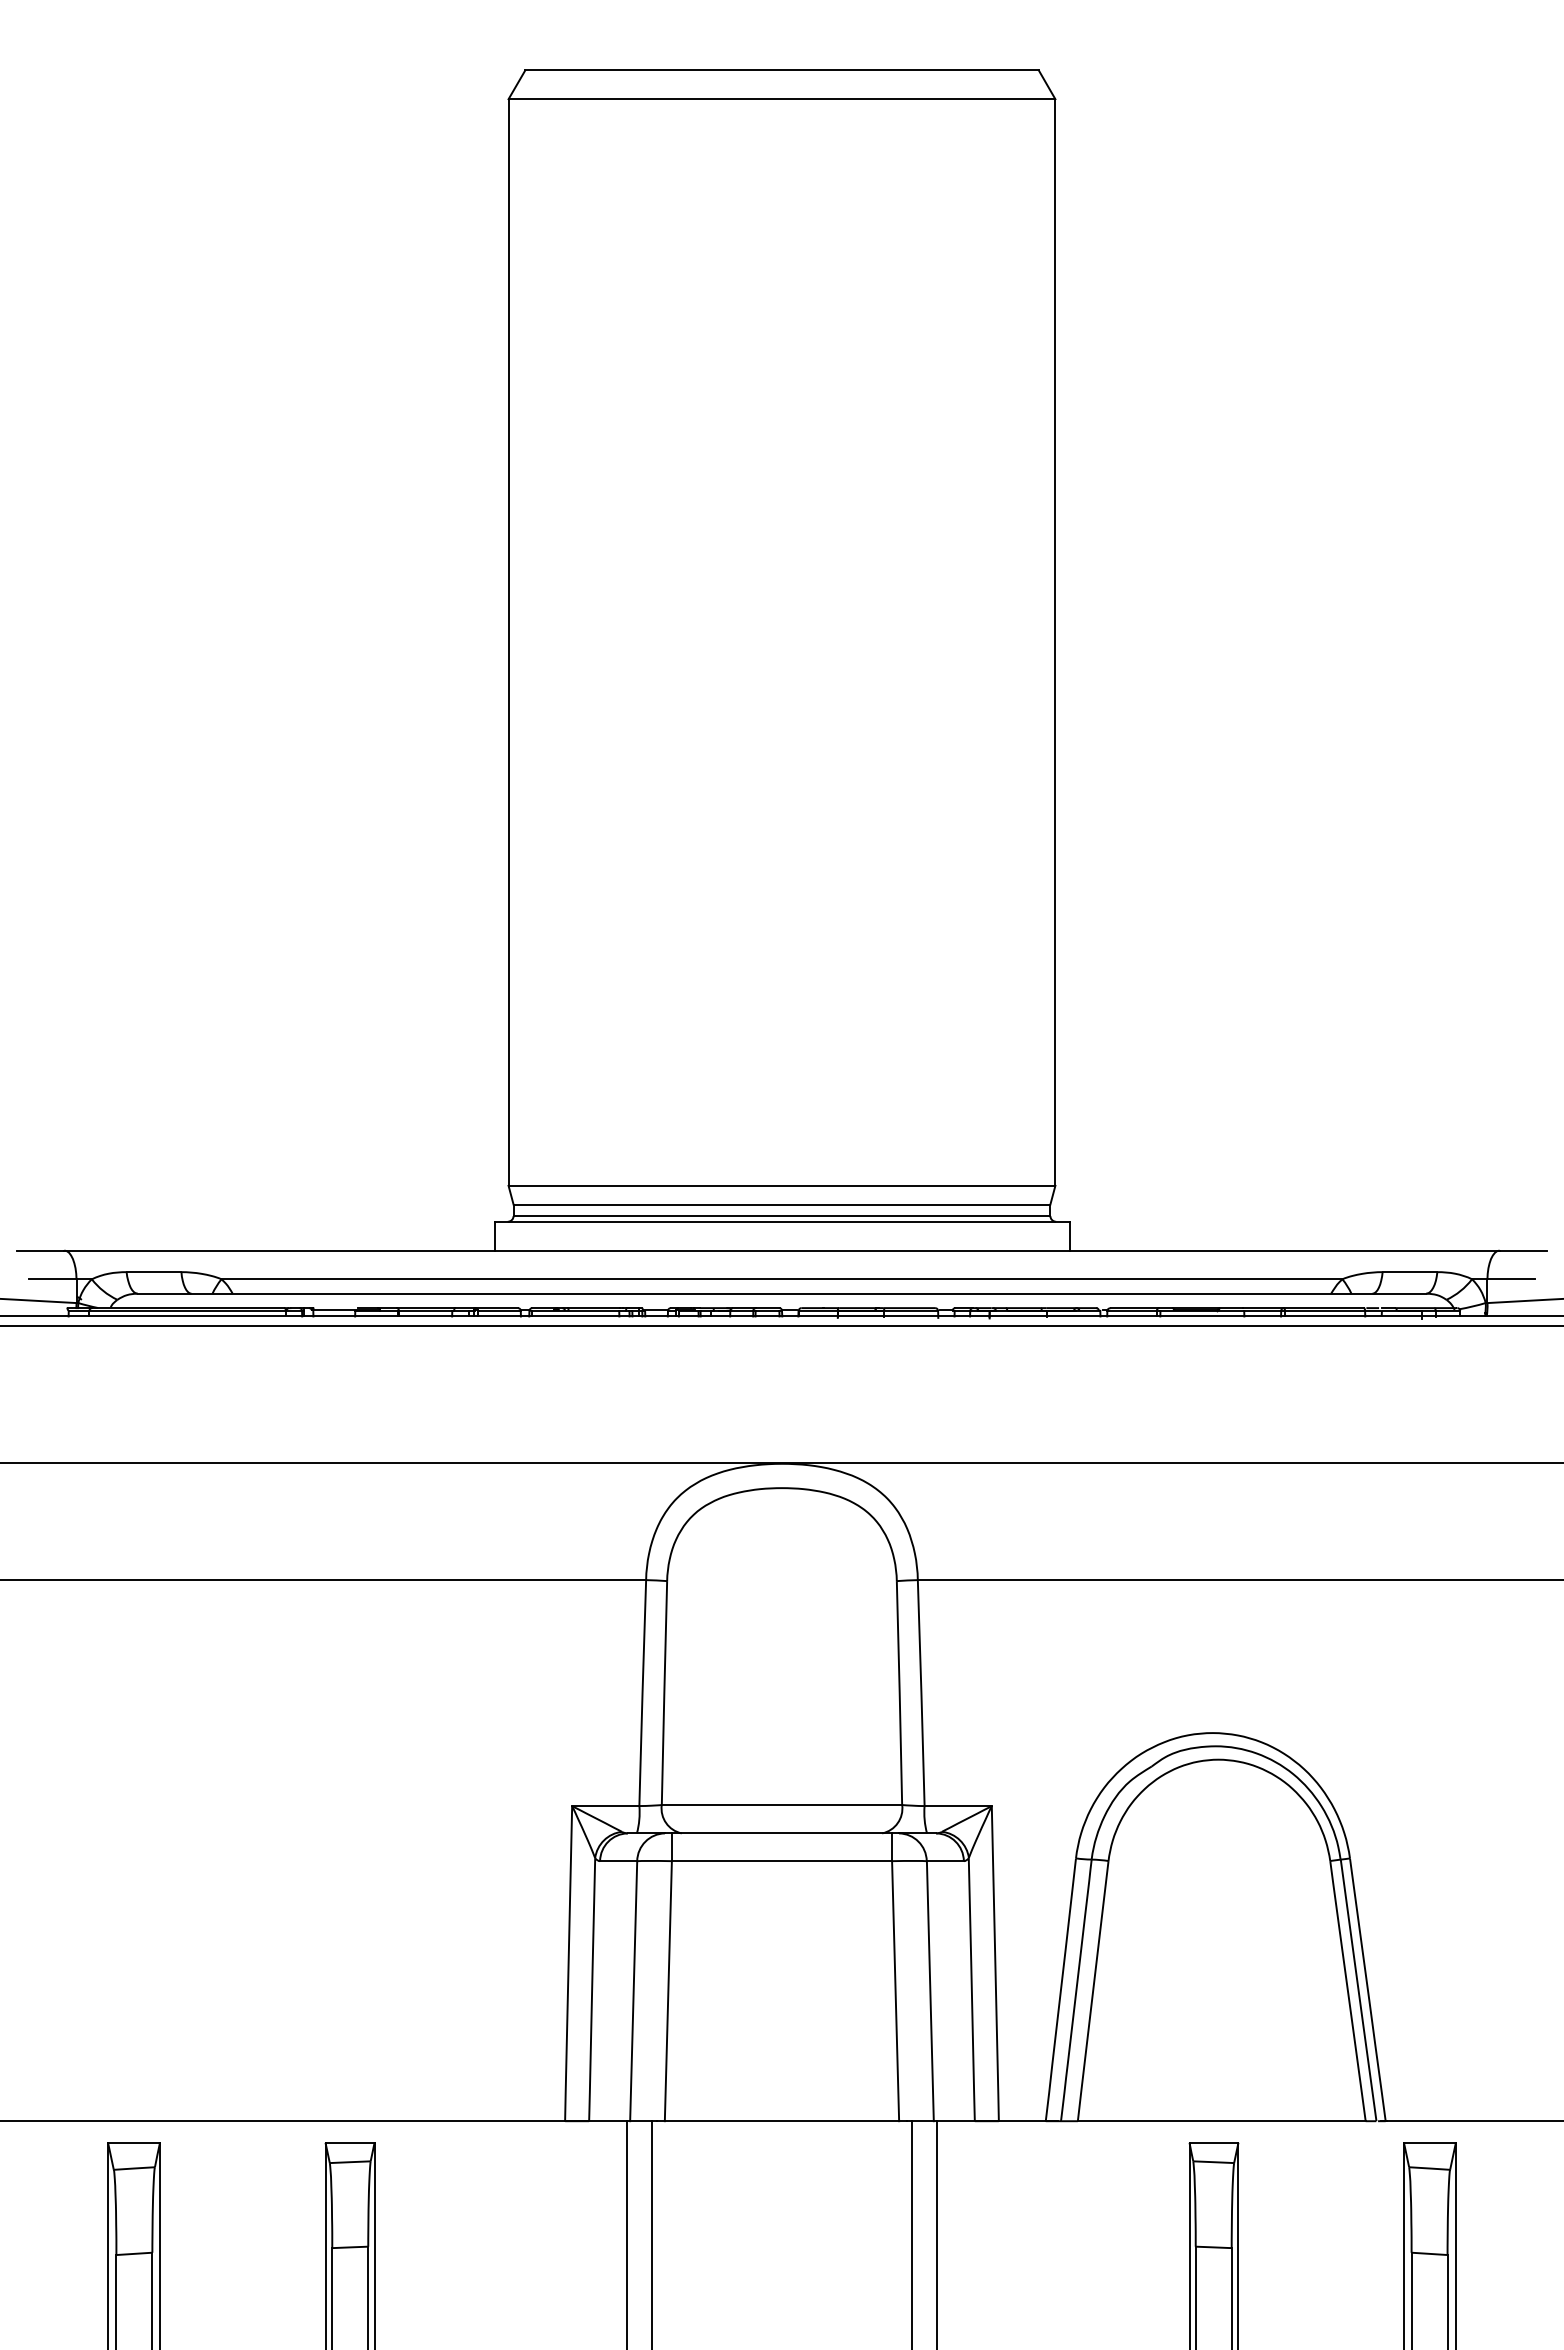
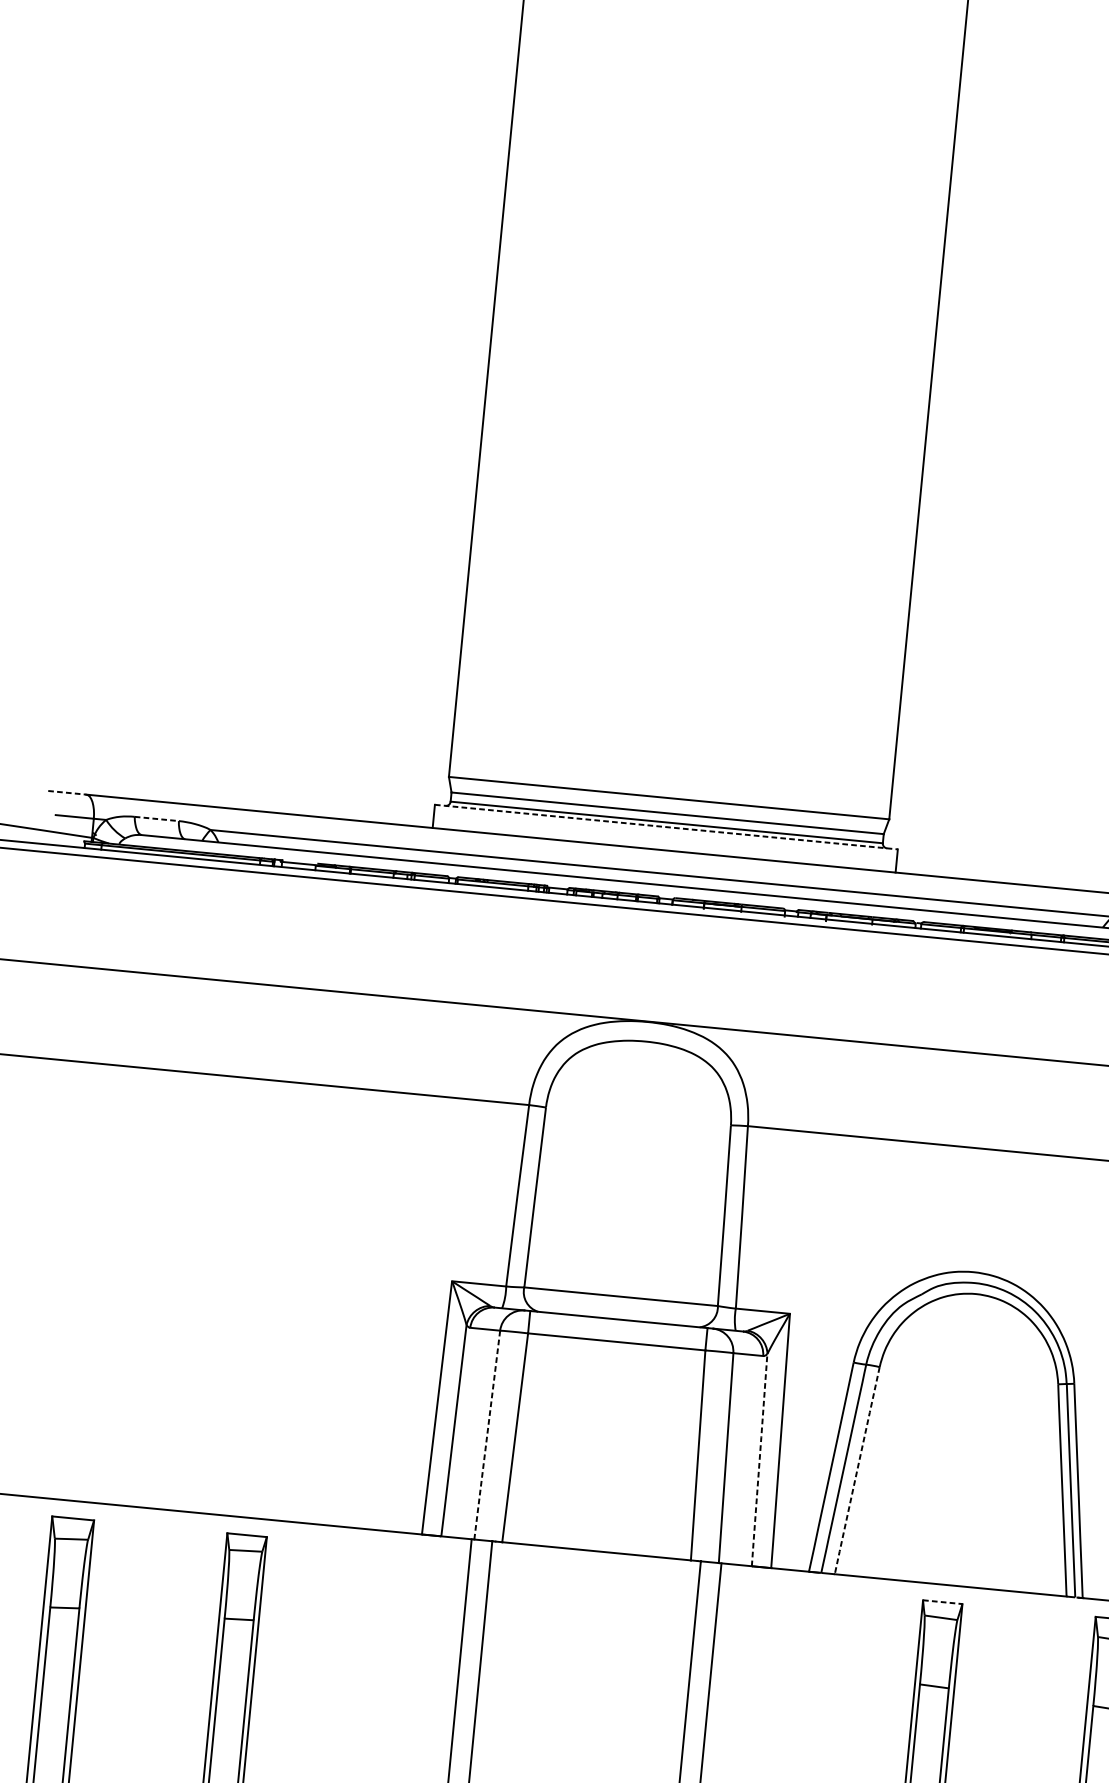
line: (782, 1221) -> (666, 826), solid -> dashed
line: (40, 1250) -> (67, 792), solid -> dashed
line: (154, 1272) -> (157, 819), solid -> dashed
line: (971, 1989) -> (759, 1459), solid -> dashed
line: (633, 1990) -> (487, 1434), solid -> dashed
line: (1093, 1991) -> (857, 1471), solid -> dashed
line: (1214, 2142) -> (943, 1601), solid -> dashed

